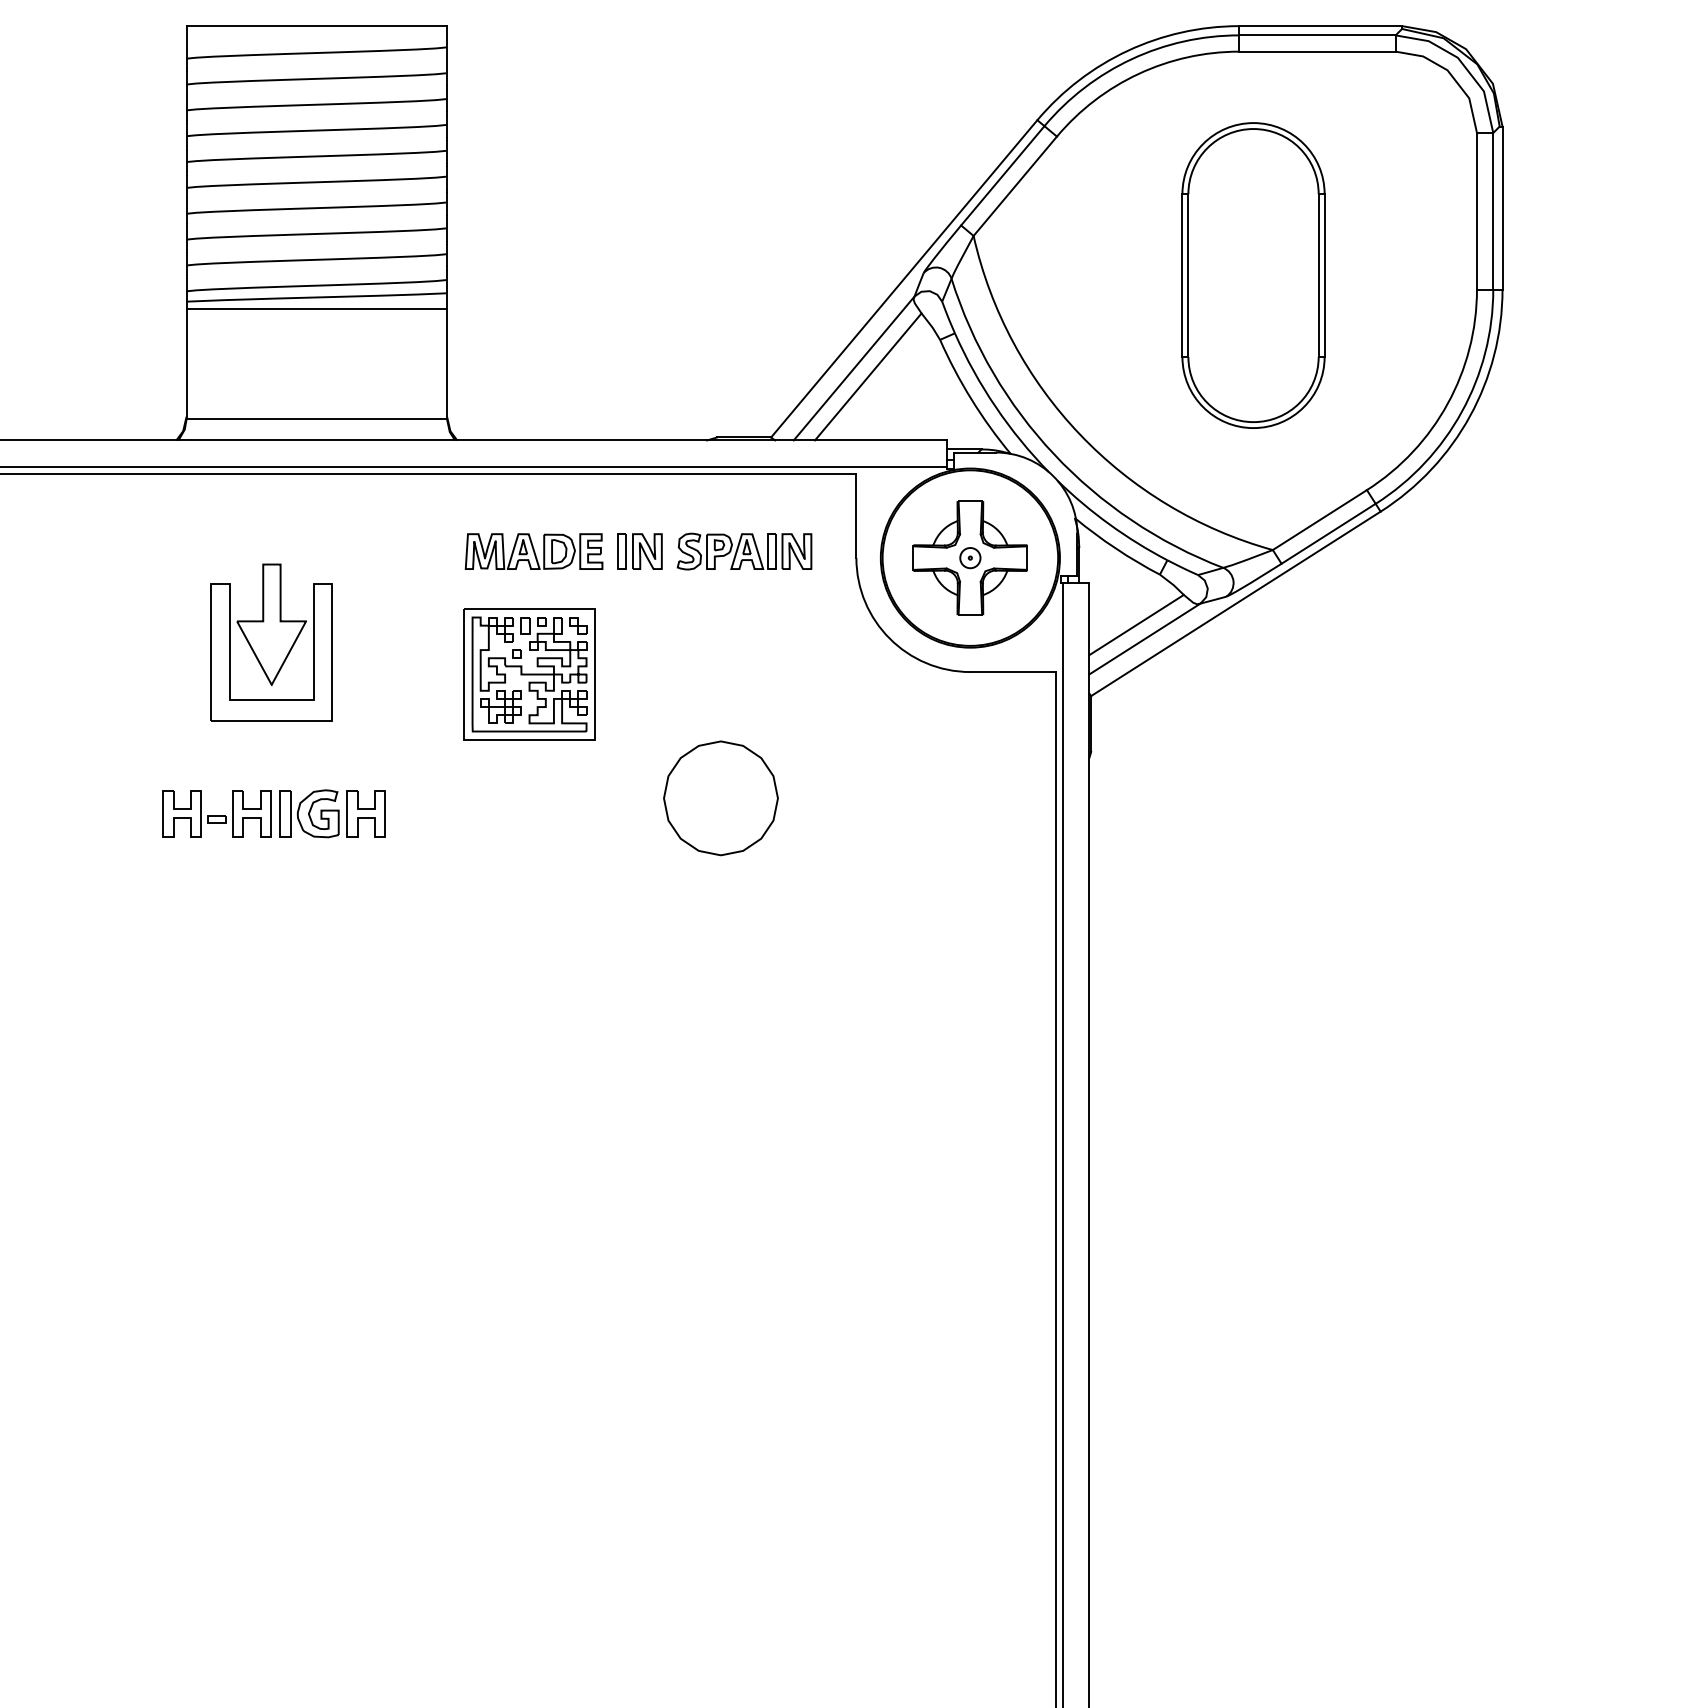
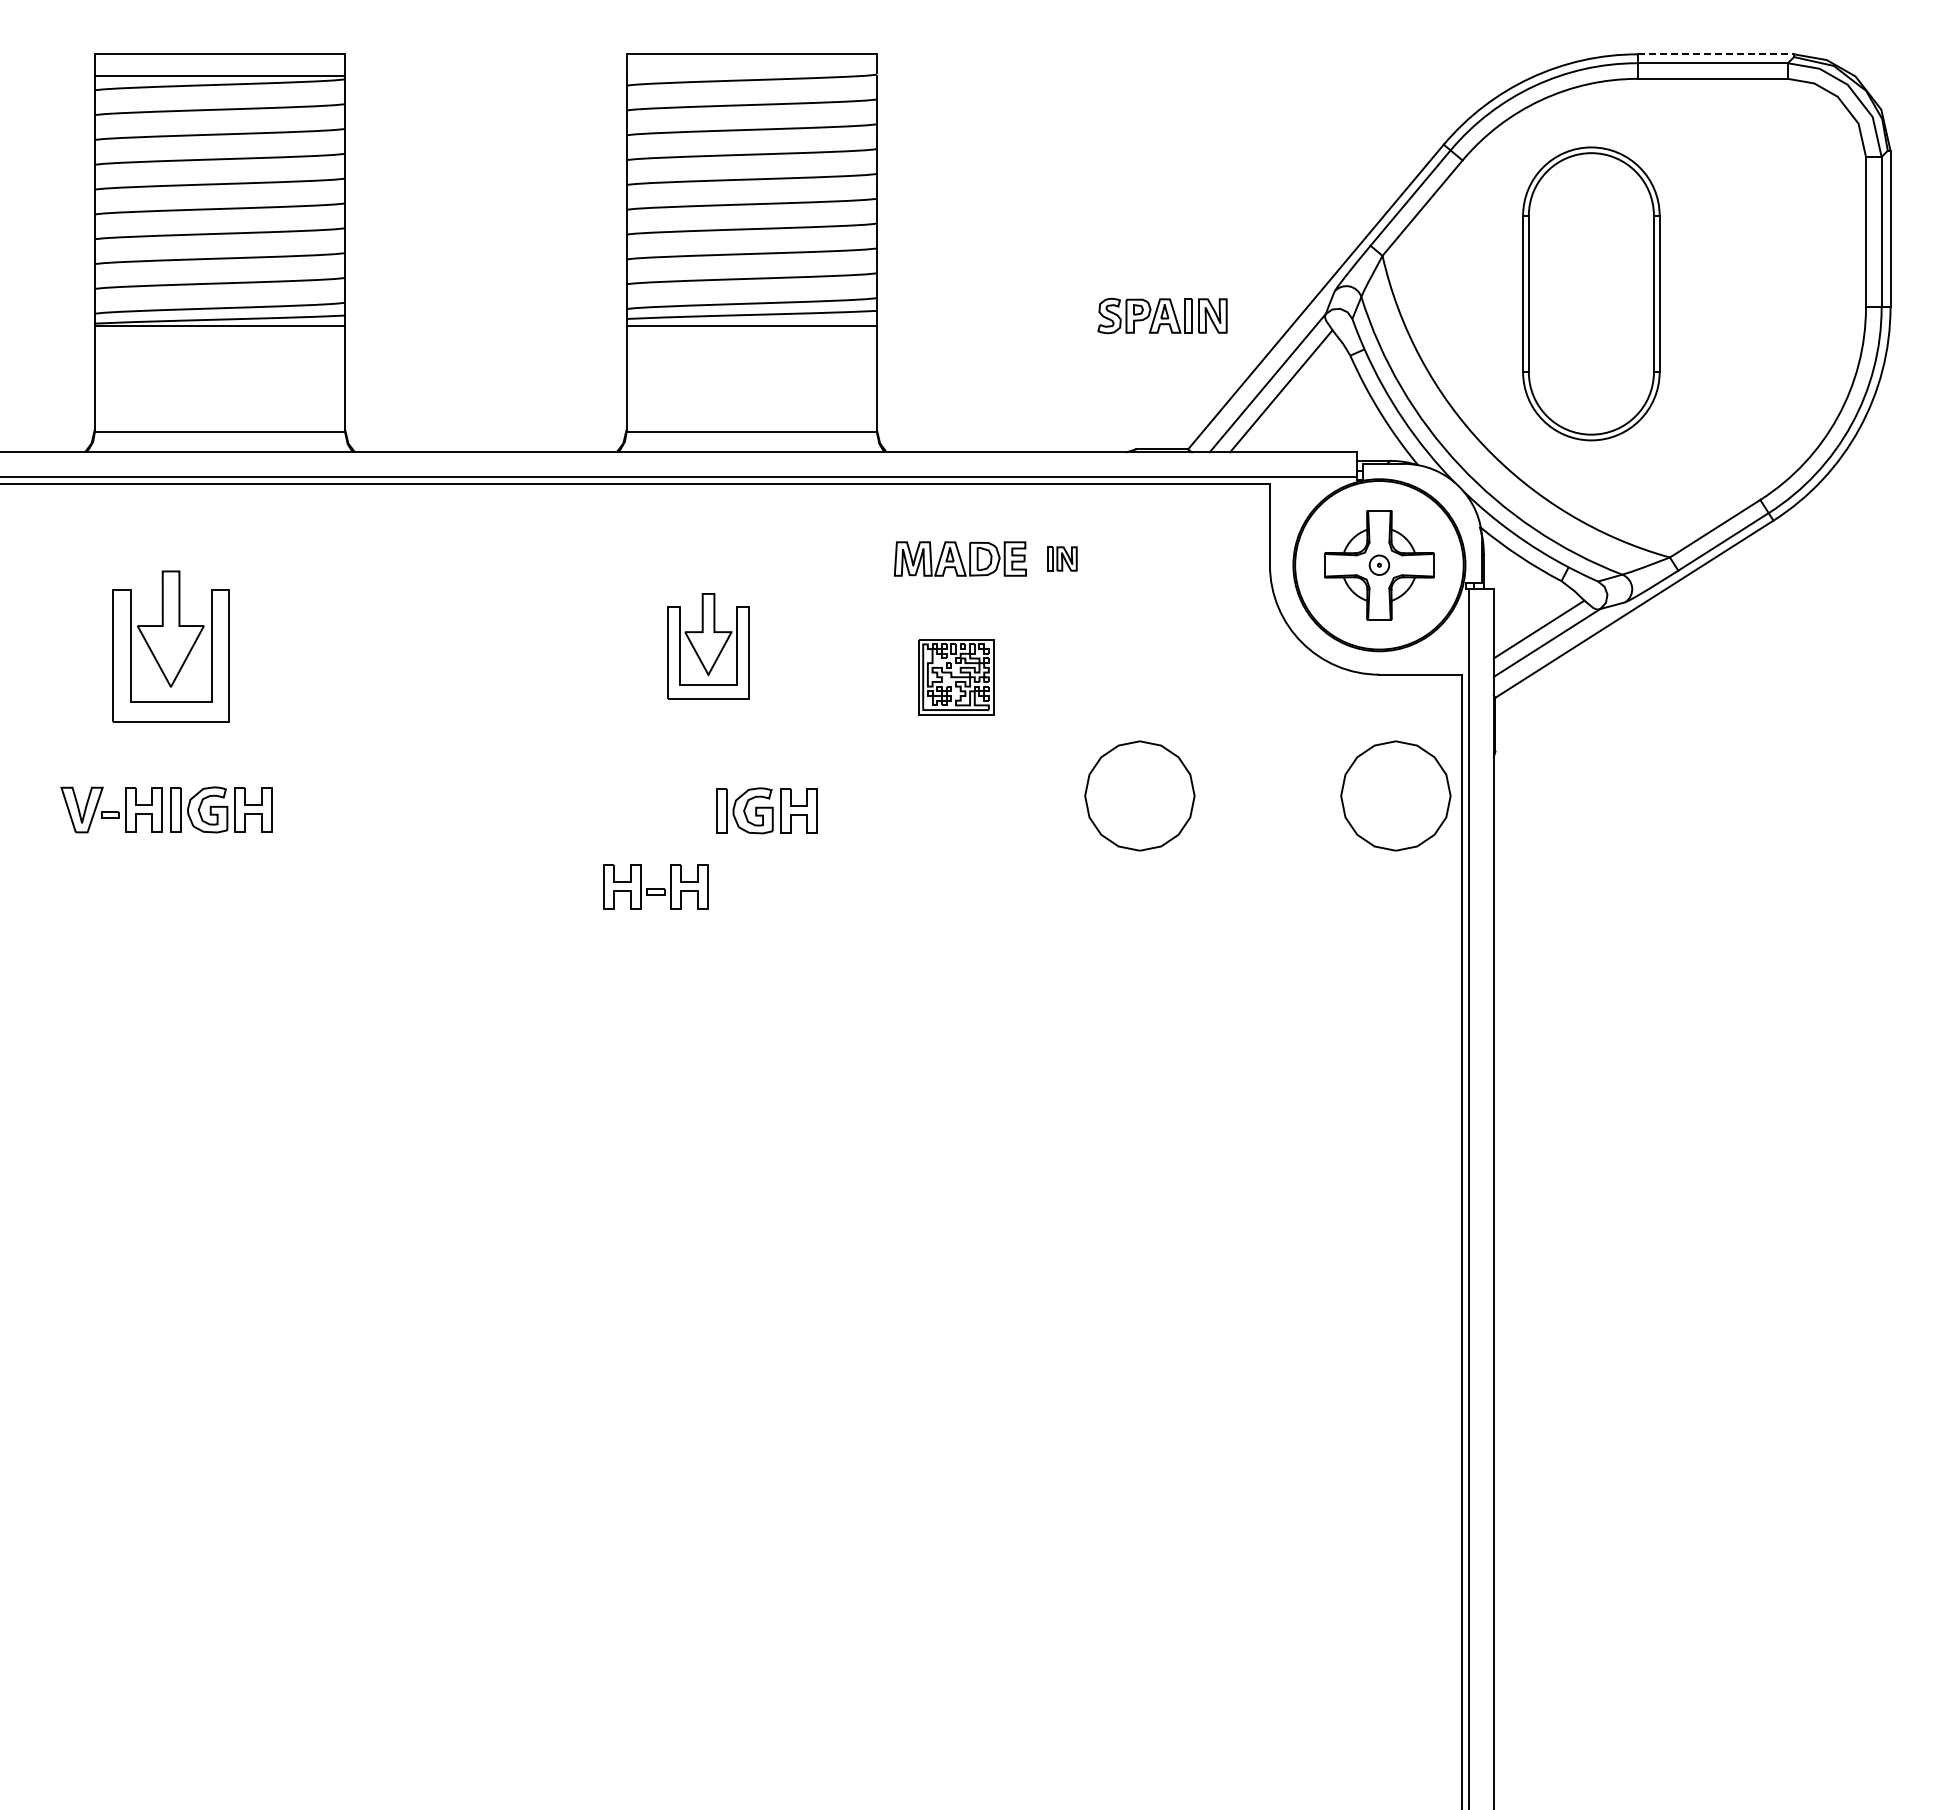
line: (1321, 26) -> (1716, 54), solid -> dashed
part: (1253, 275) -> (1591, 293), moved
part: (639, 551) -> (1061, 558), size x0.7
part: (744, 552) -> (1162, 316), moved
part: (271, 642) -> (708, 646), size x0.7
part: (528, 674) -> (955, 677), size x0.6
part: (987, 797) -> (1395, 795), added
part: (216, 813) -> (655, 886), moved

